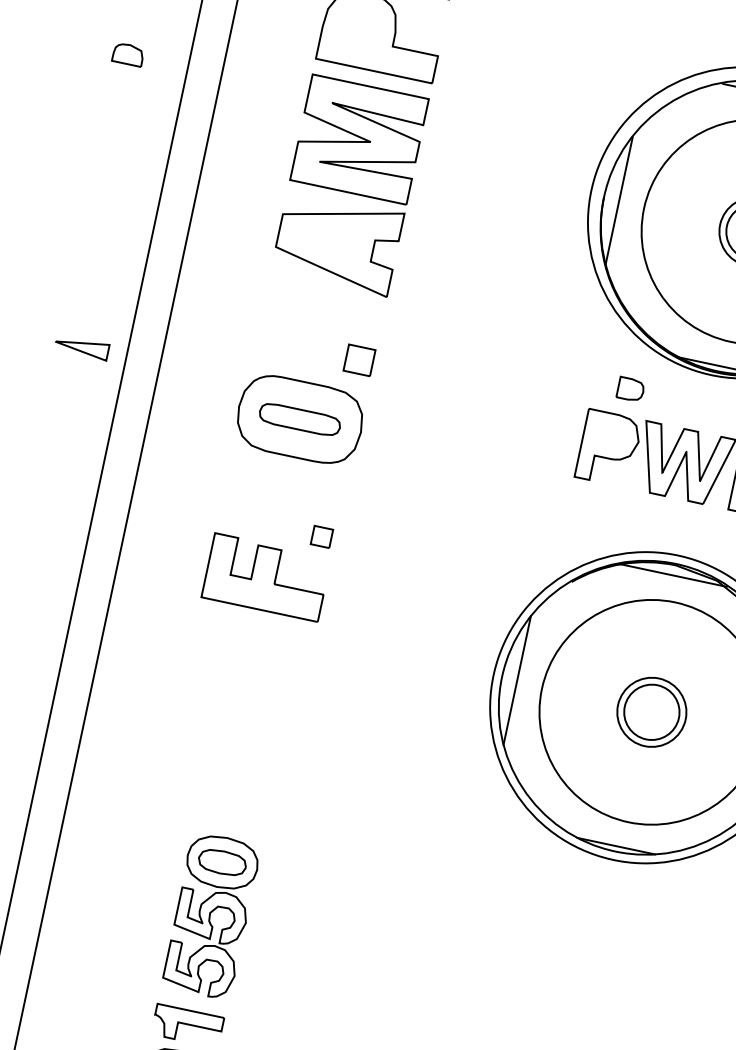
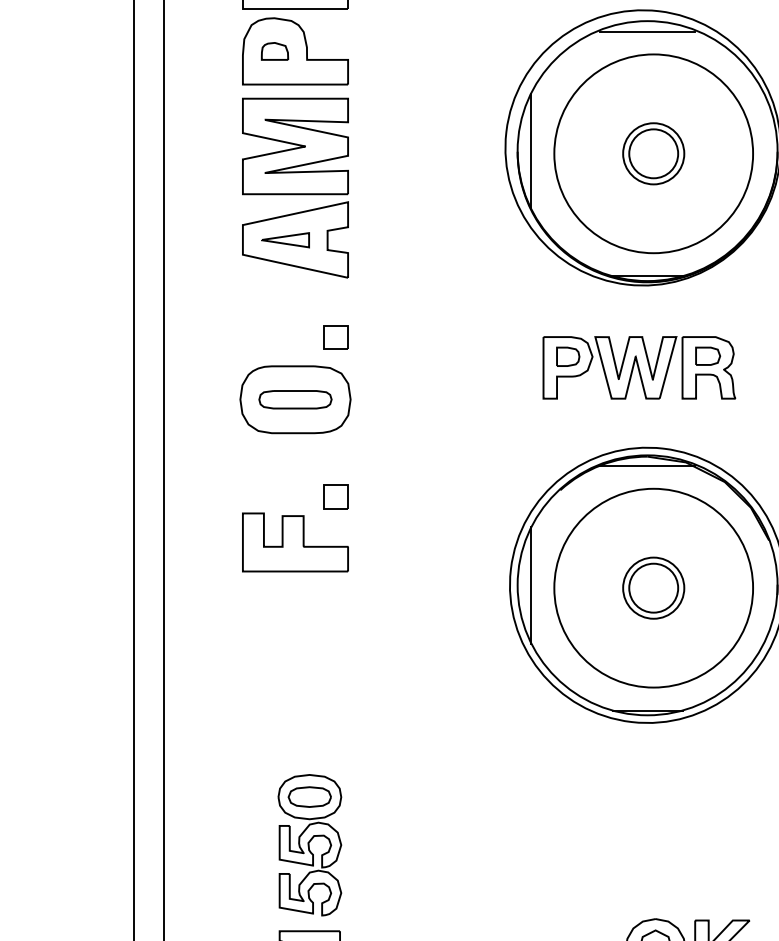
part: (129, 54) -> (275, 51), moved
part: (81, 347) -> (285, 240), moved
part: (631, 389) -> (568, 356), moved
part: (321, 536) -> (335, 496), size x1.43

